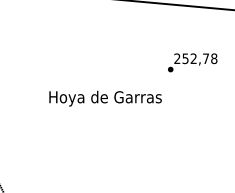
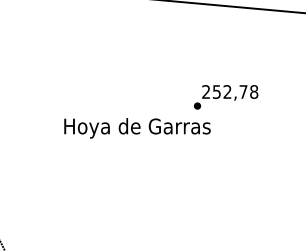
text: (192, 62) -> (225, 96), moved

